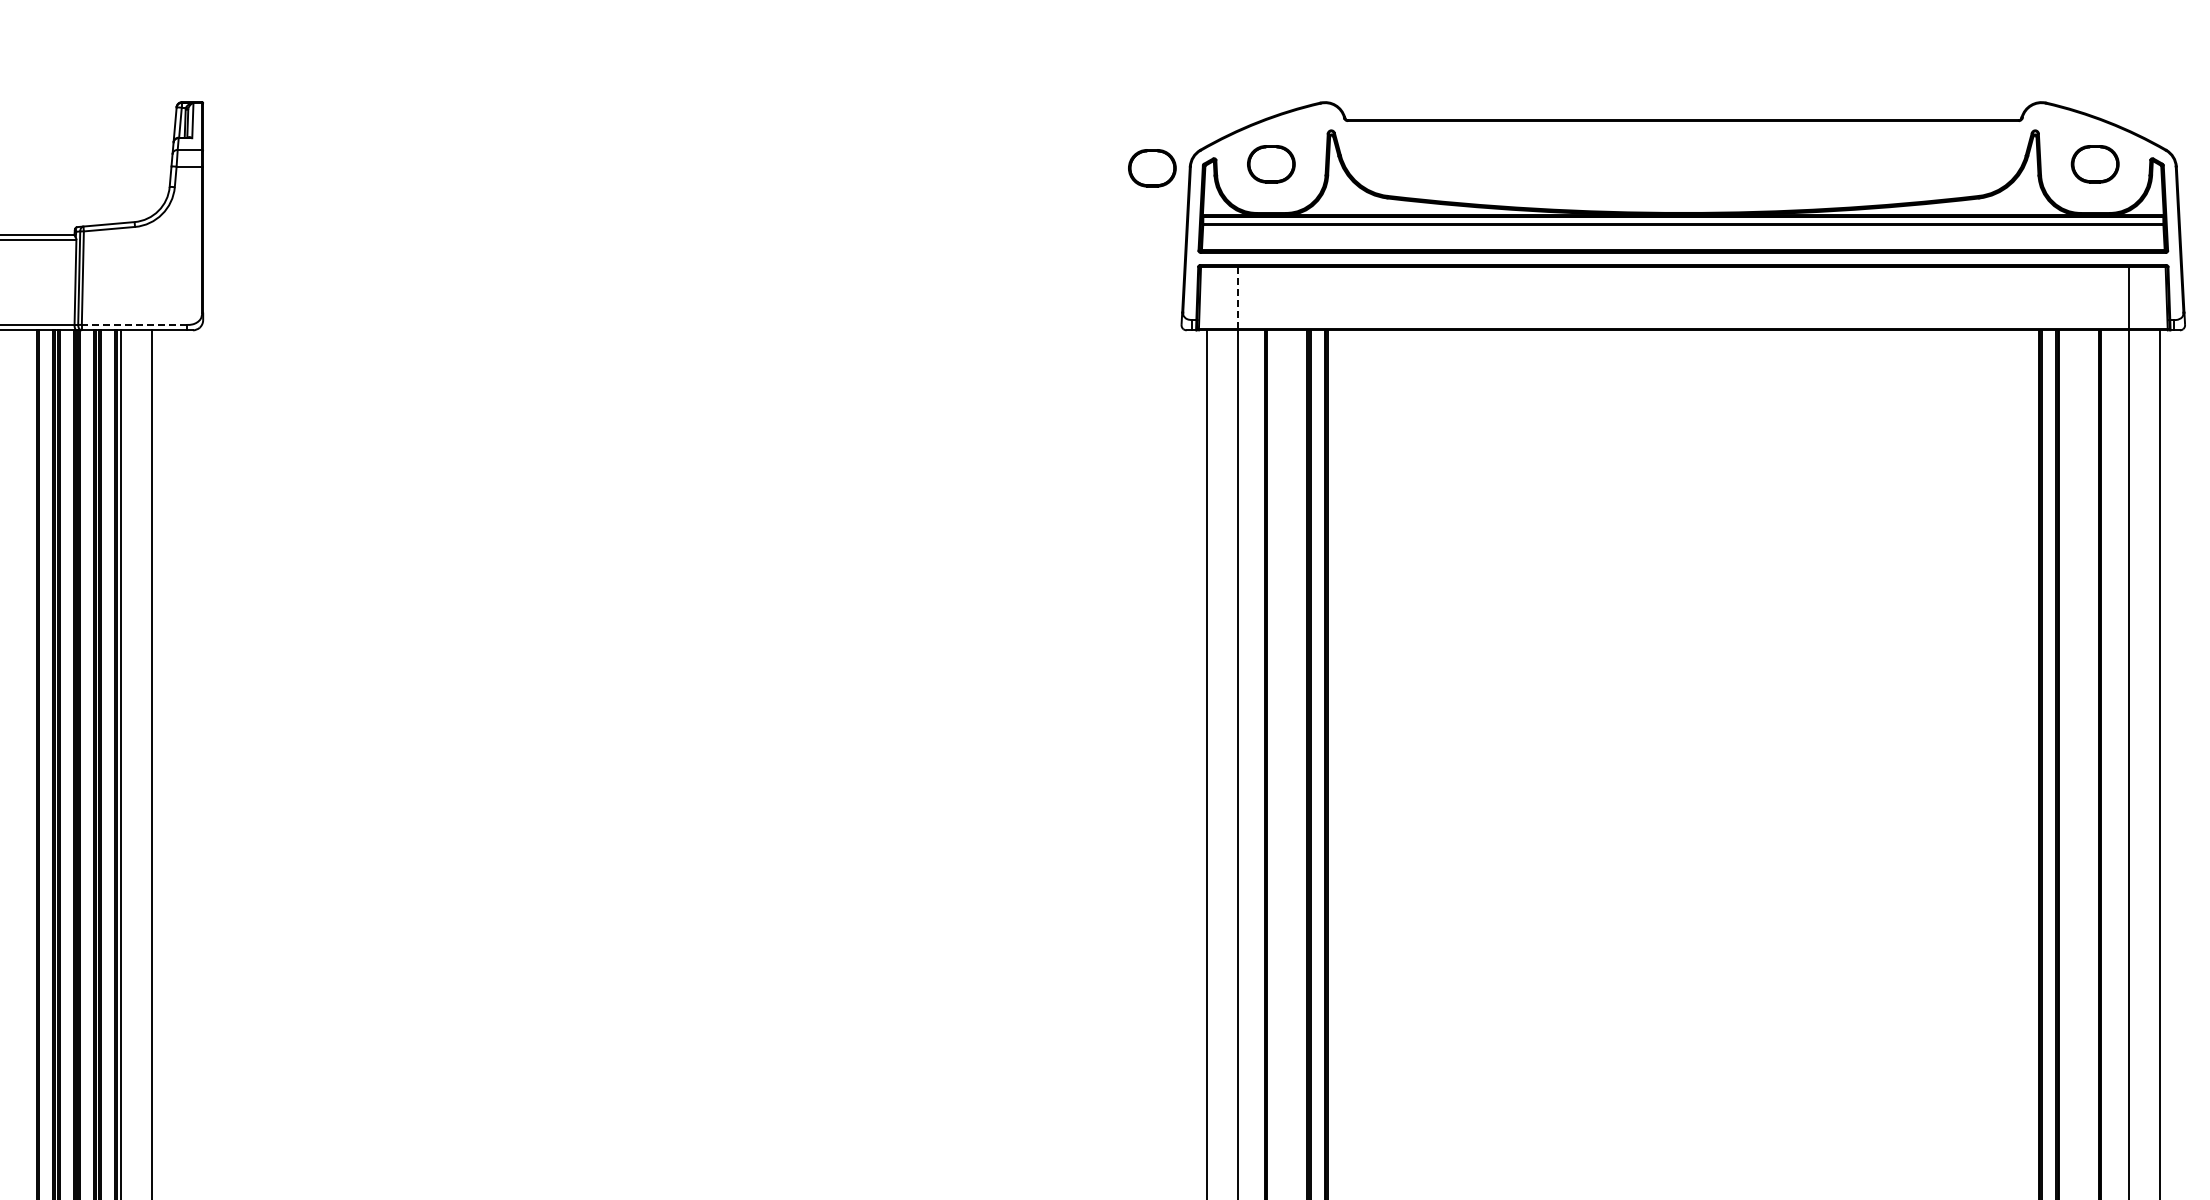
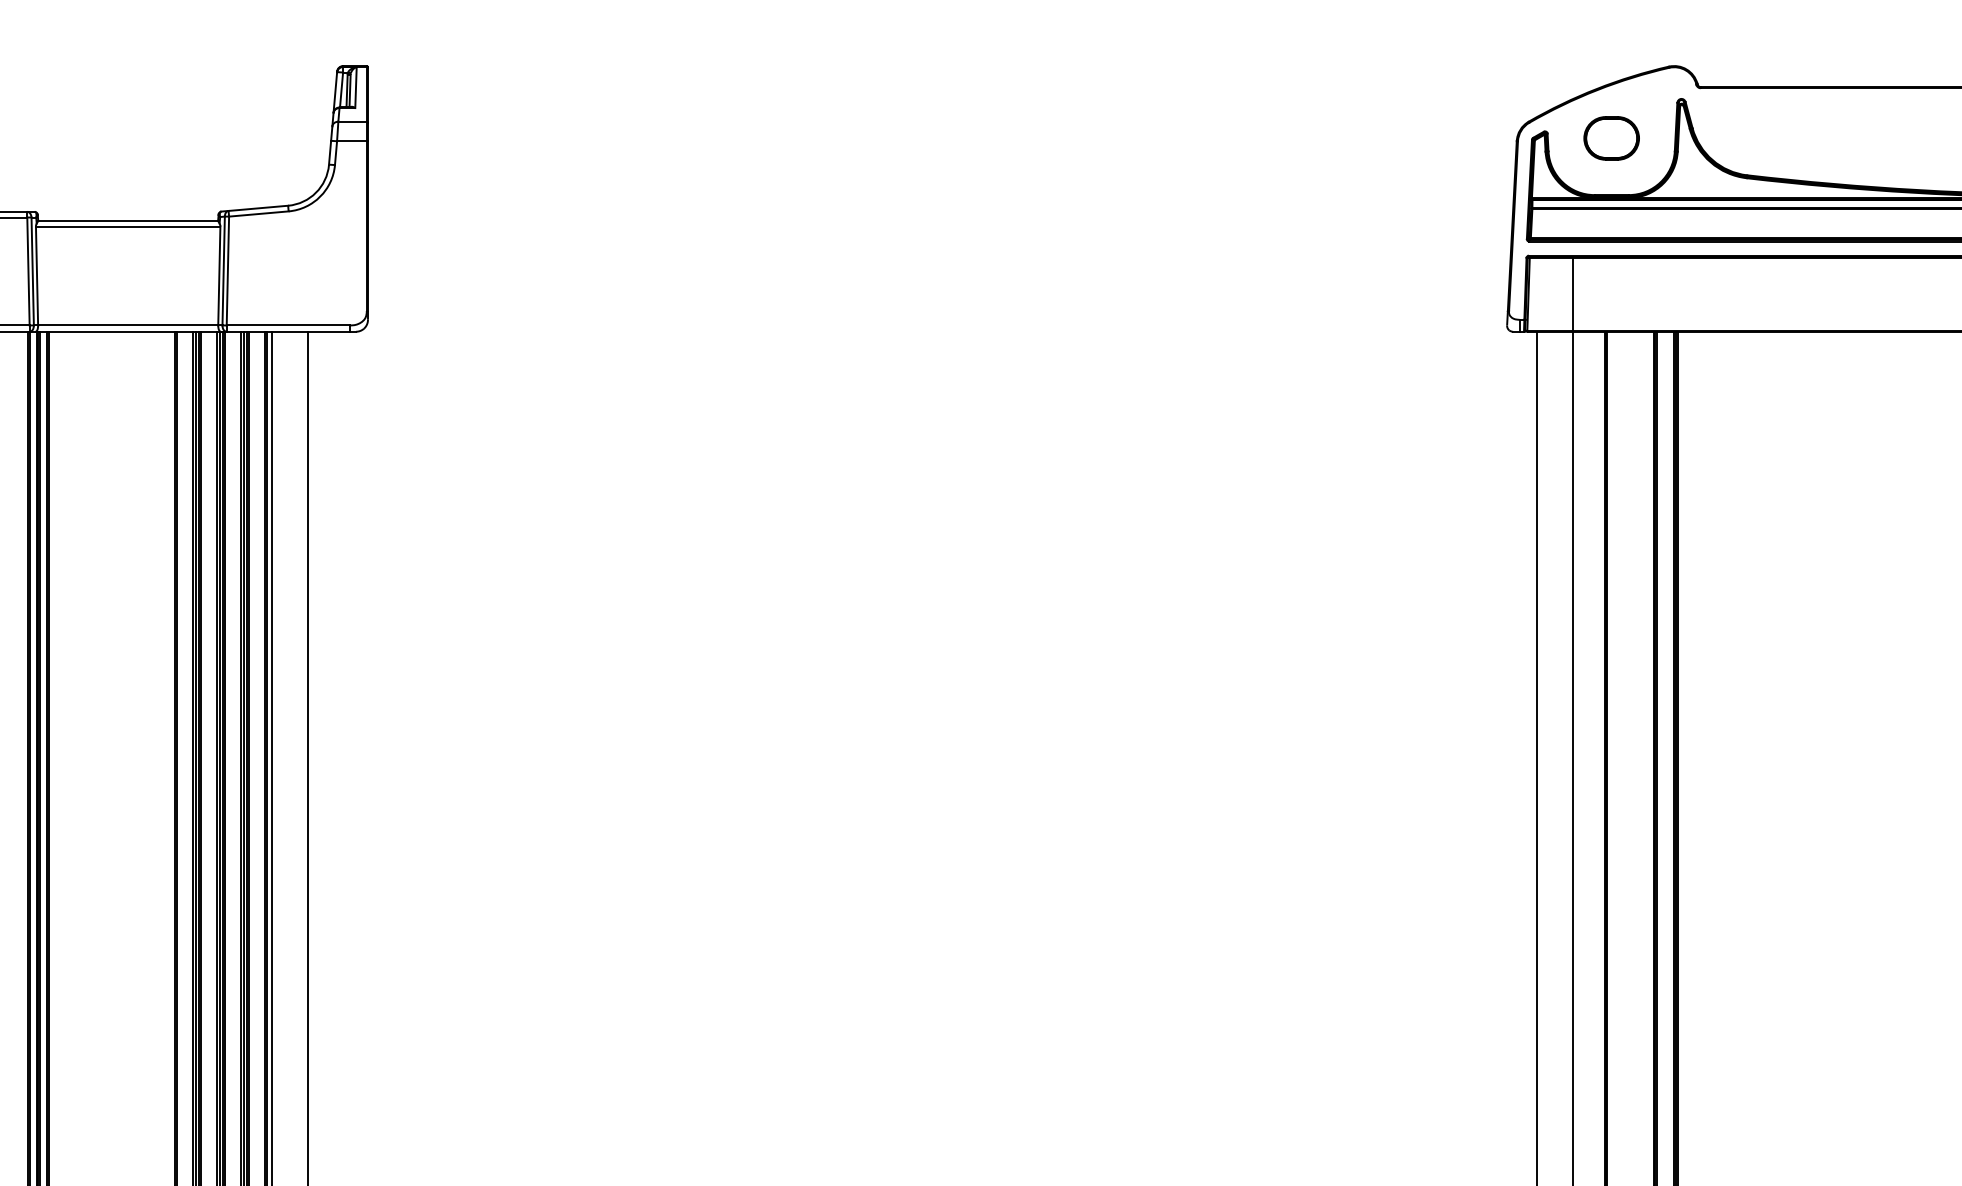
part: (1152, 168) -> (1473, 143), removed
line: (1237, 297) -> (1572, 293), dashed -> solid
line: (134, 324) -> (288, 324), dashed -> solid

